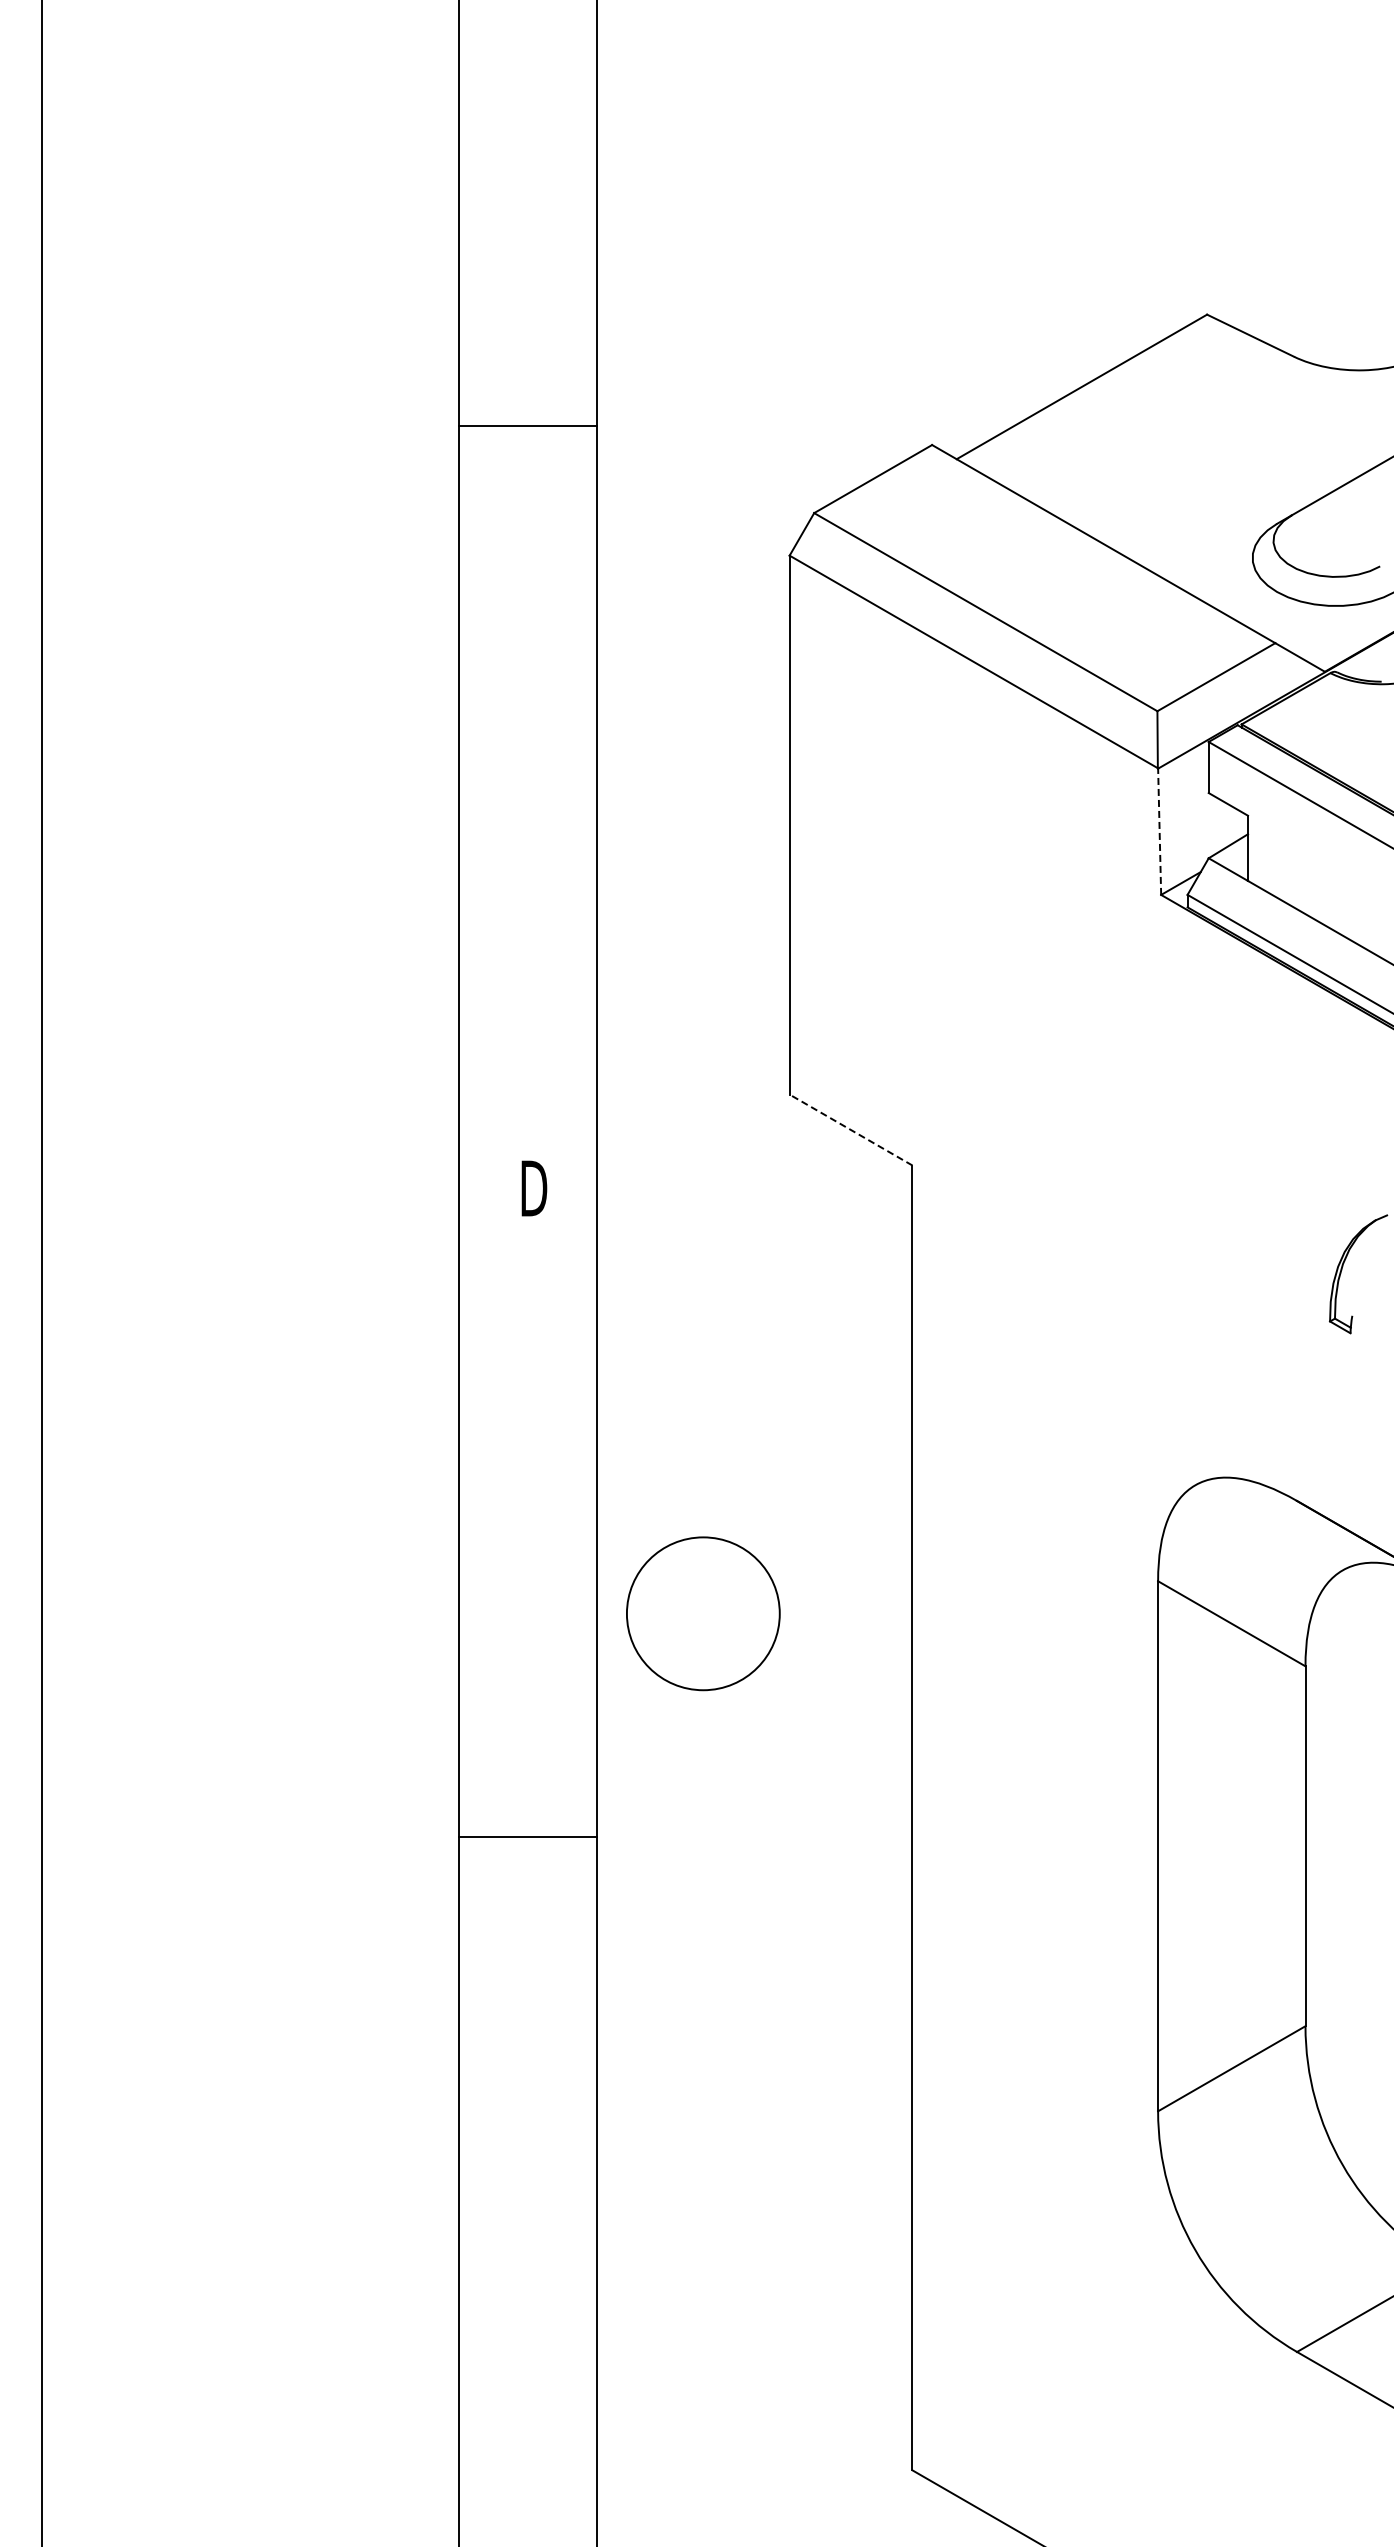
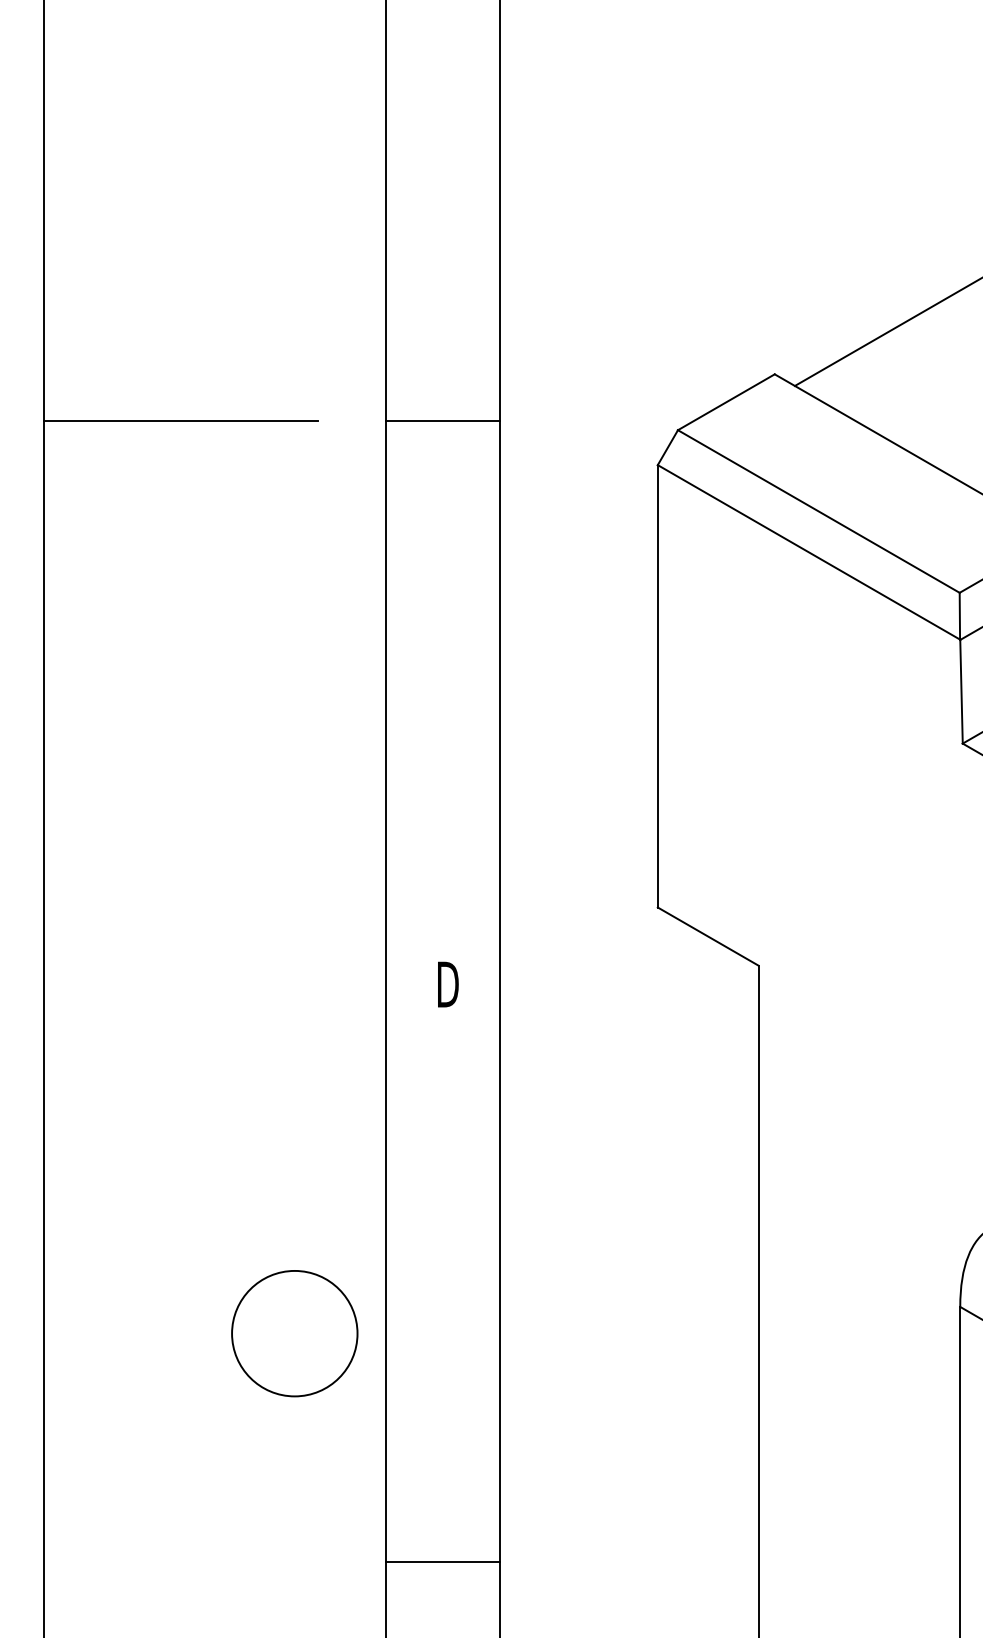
line: (527, 426) -> (442, 421), moved
line: (208, 502) -> (180, 421), added
line: (1159, 831) -> (961, 691), dashed -> solid
line: (851, 1130) -> (708, 936), dashed -> solid
circle: (703, 1613) -> (294, 1333), moved
line: (527, 1836) -> (442, 1561), moved

